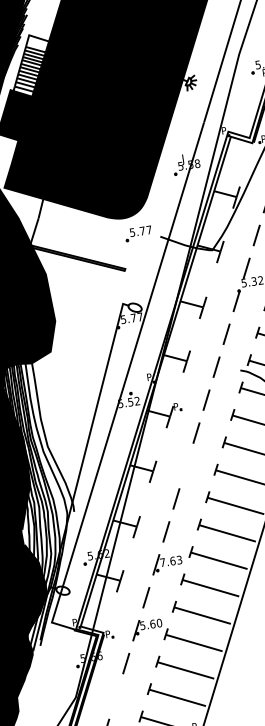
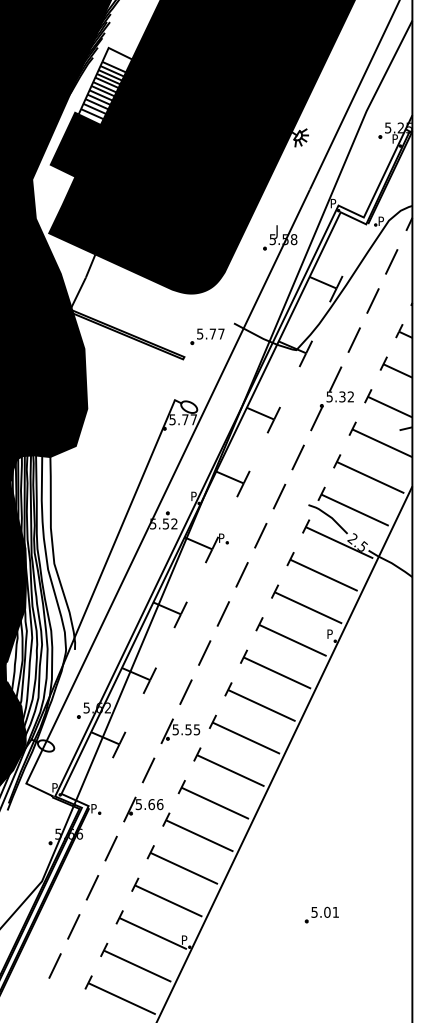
part: (138, 233) -> (207, 336), moved
line: (185, 465) -> (222, 613), added
text: (171, 561) -> (186, 729), 7.63 -> 5.55
text: (159, 623) -> (160, 804), 5.60 -> 5.66
line: (116, 696) -> (92, 887), added

